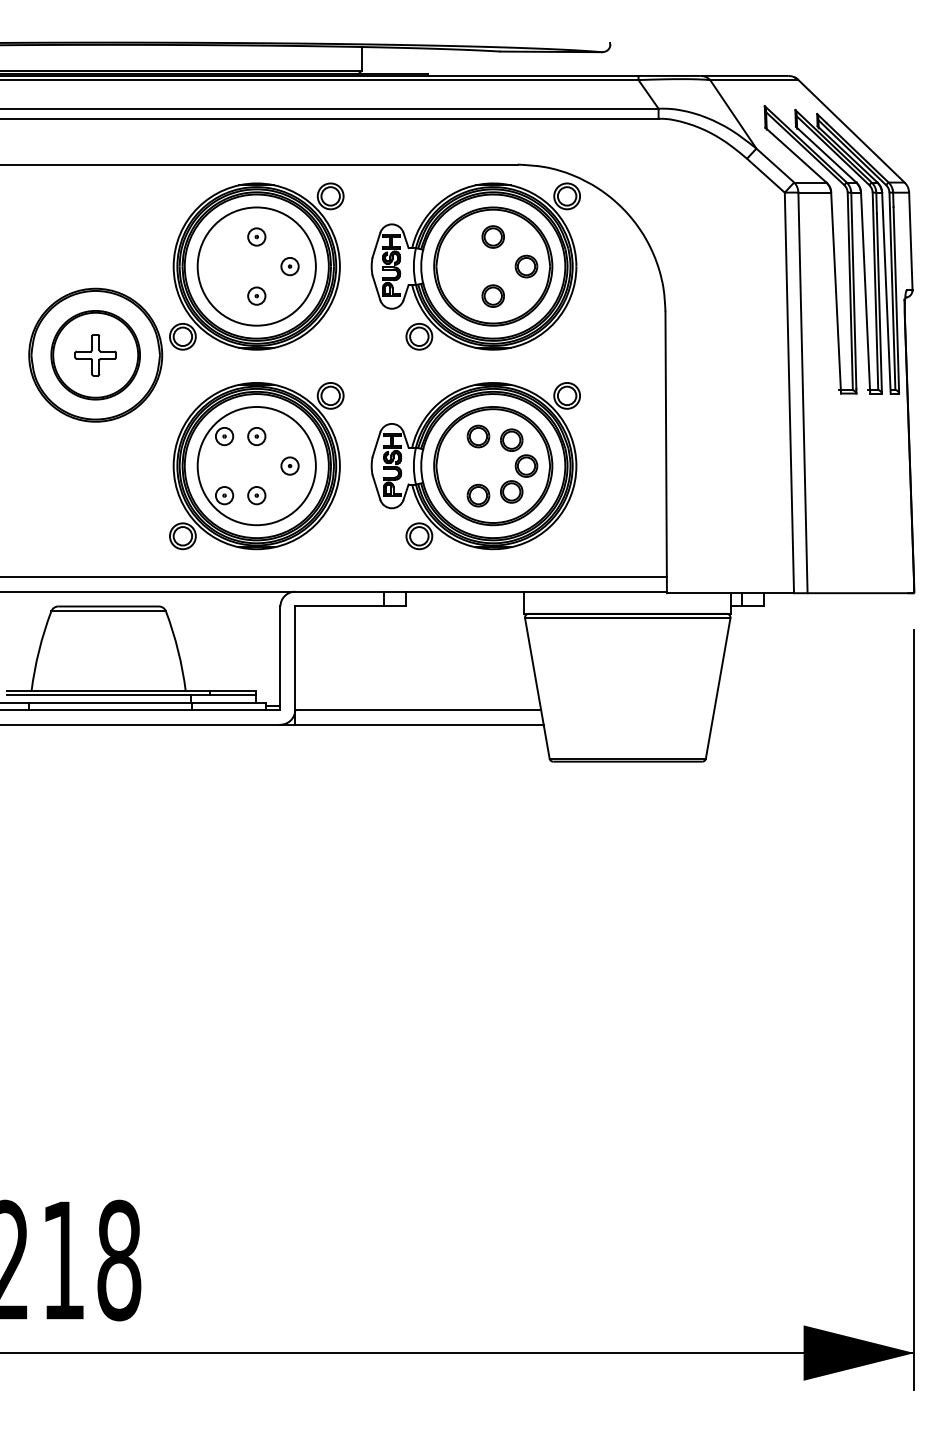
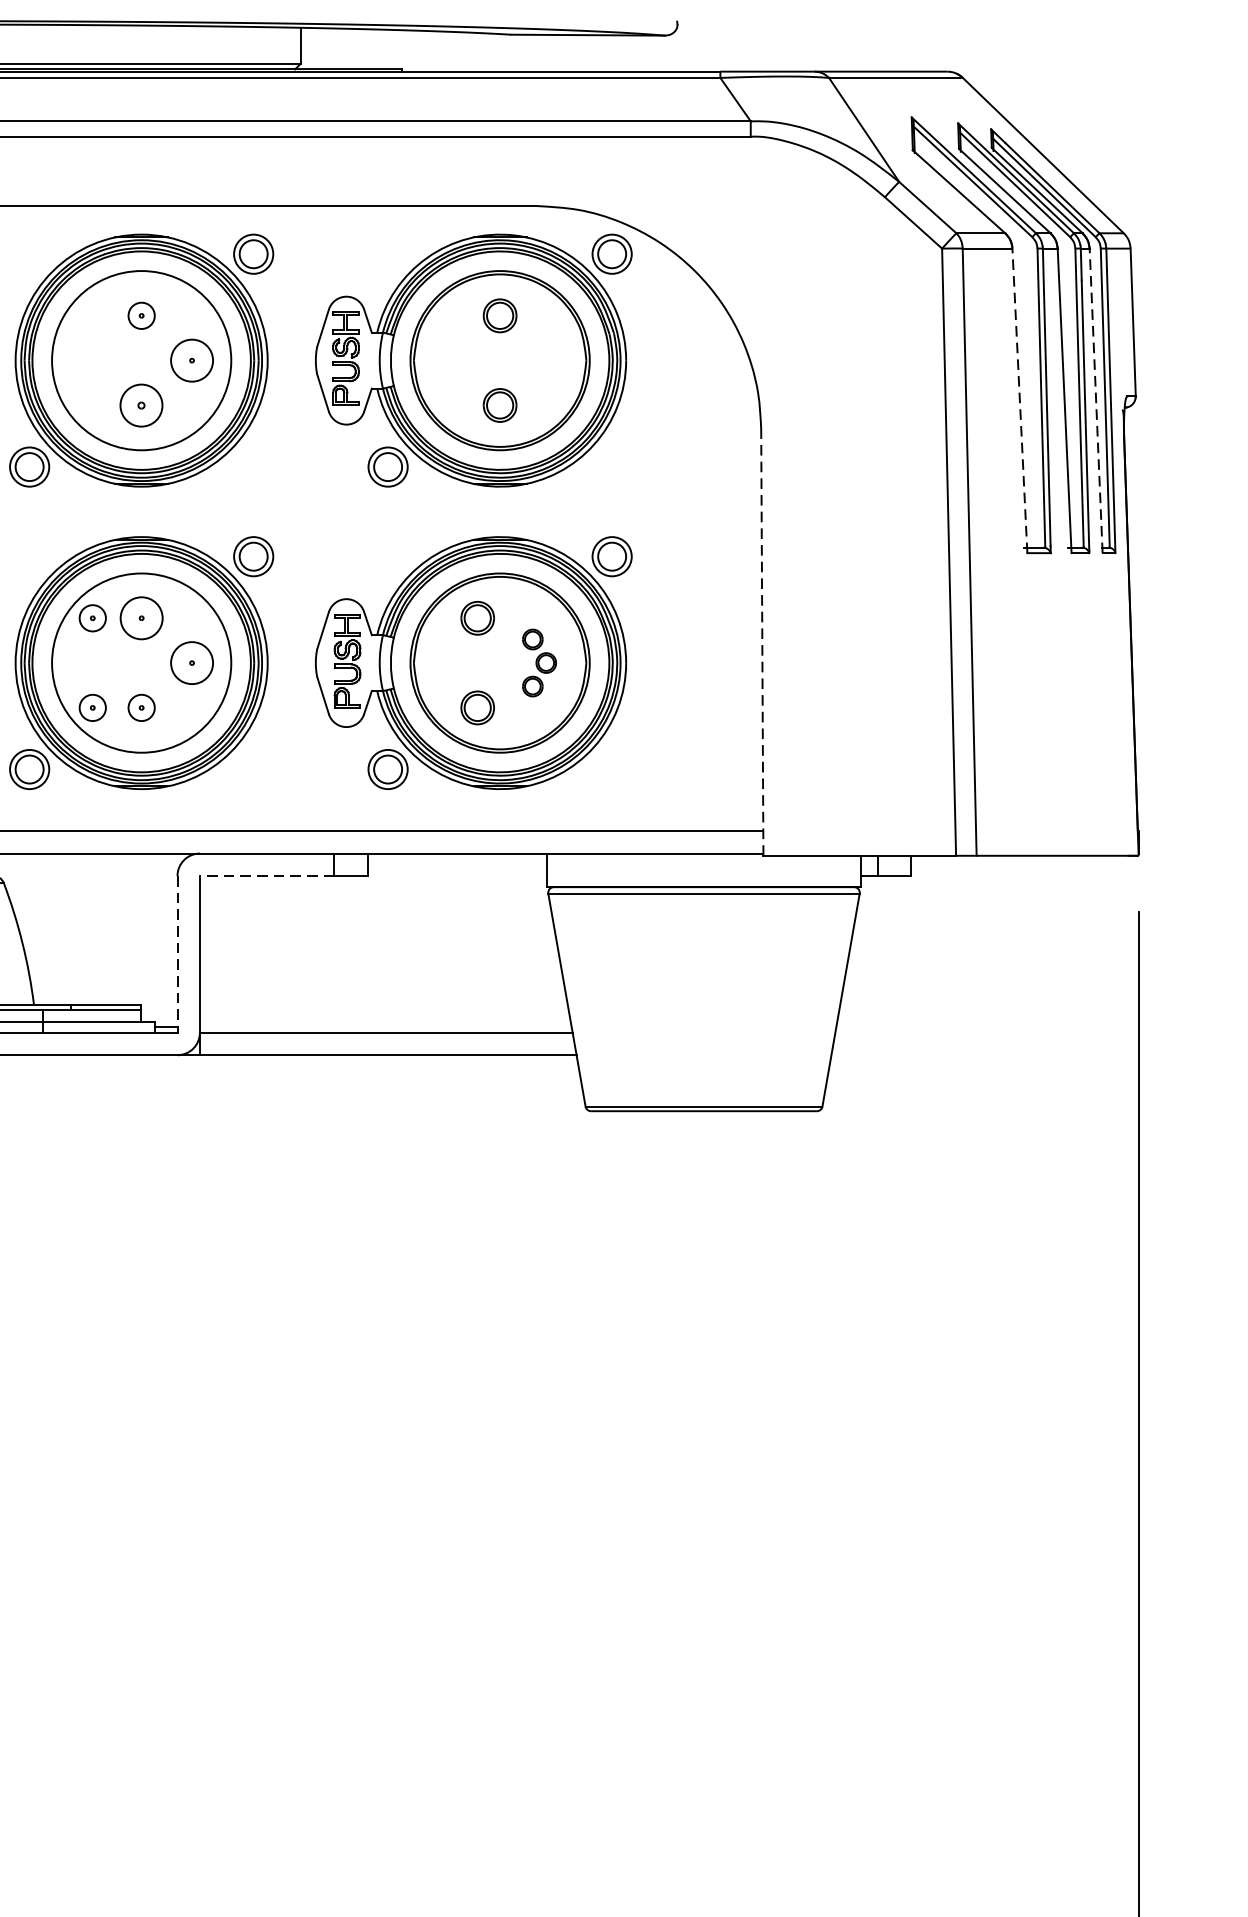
circle: (289, 266) -> (191, 360), size x1.6
part: (526, 266) -> (550, 360), removed
line: (836, 293) -> (1020, 401), solid -> dashed
line: (886, 293) -> (1096, 401), solid -> dashed
part: (256, 295) -> (141, 404), size x1.6
circle: (256, 436) -> (141, 618), size x1.6
line: (666, 452) -> (762, 642), solid -> dashed
circle: (289, 465) -> (191, 662), size x1.6
part: (519, 465) -> (539, 662), size x0.6
line: (339, 606) -> (267, 875), solid -> dashed
line: (280, 658) -> (177, 954), solid -> dashed

